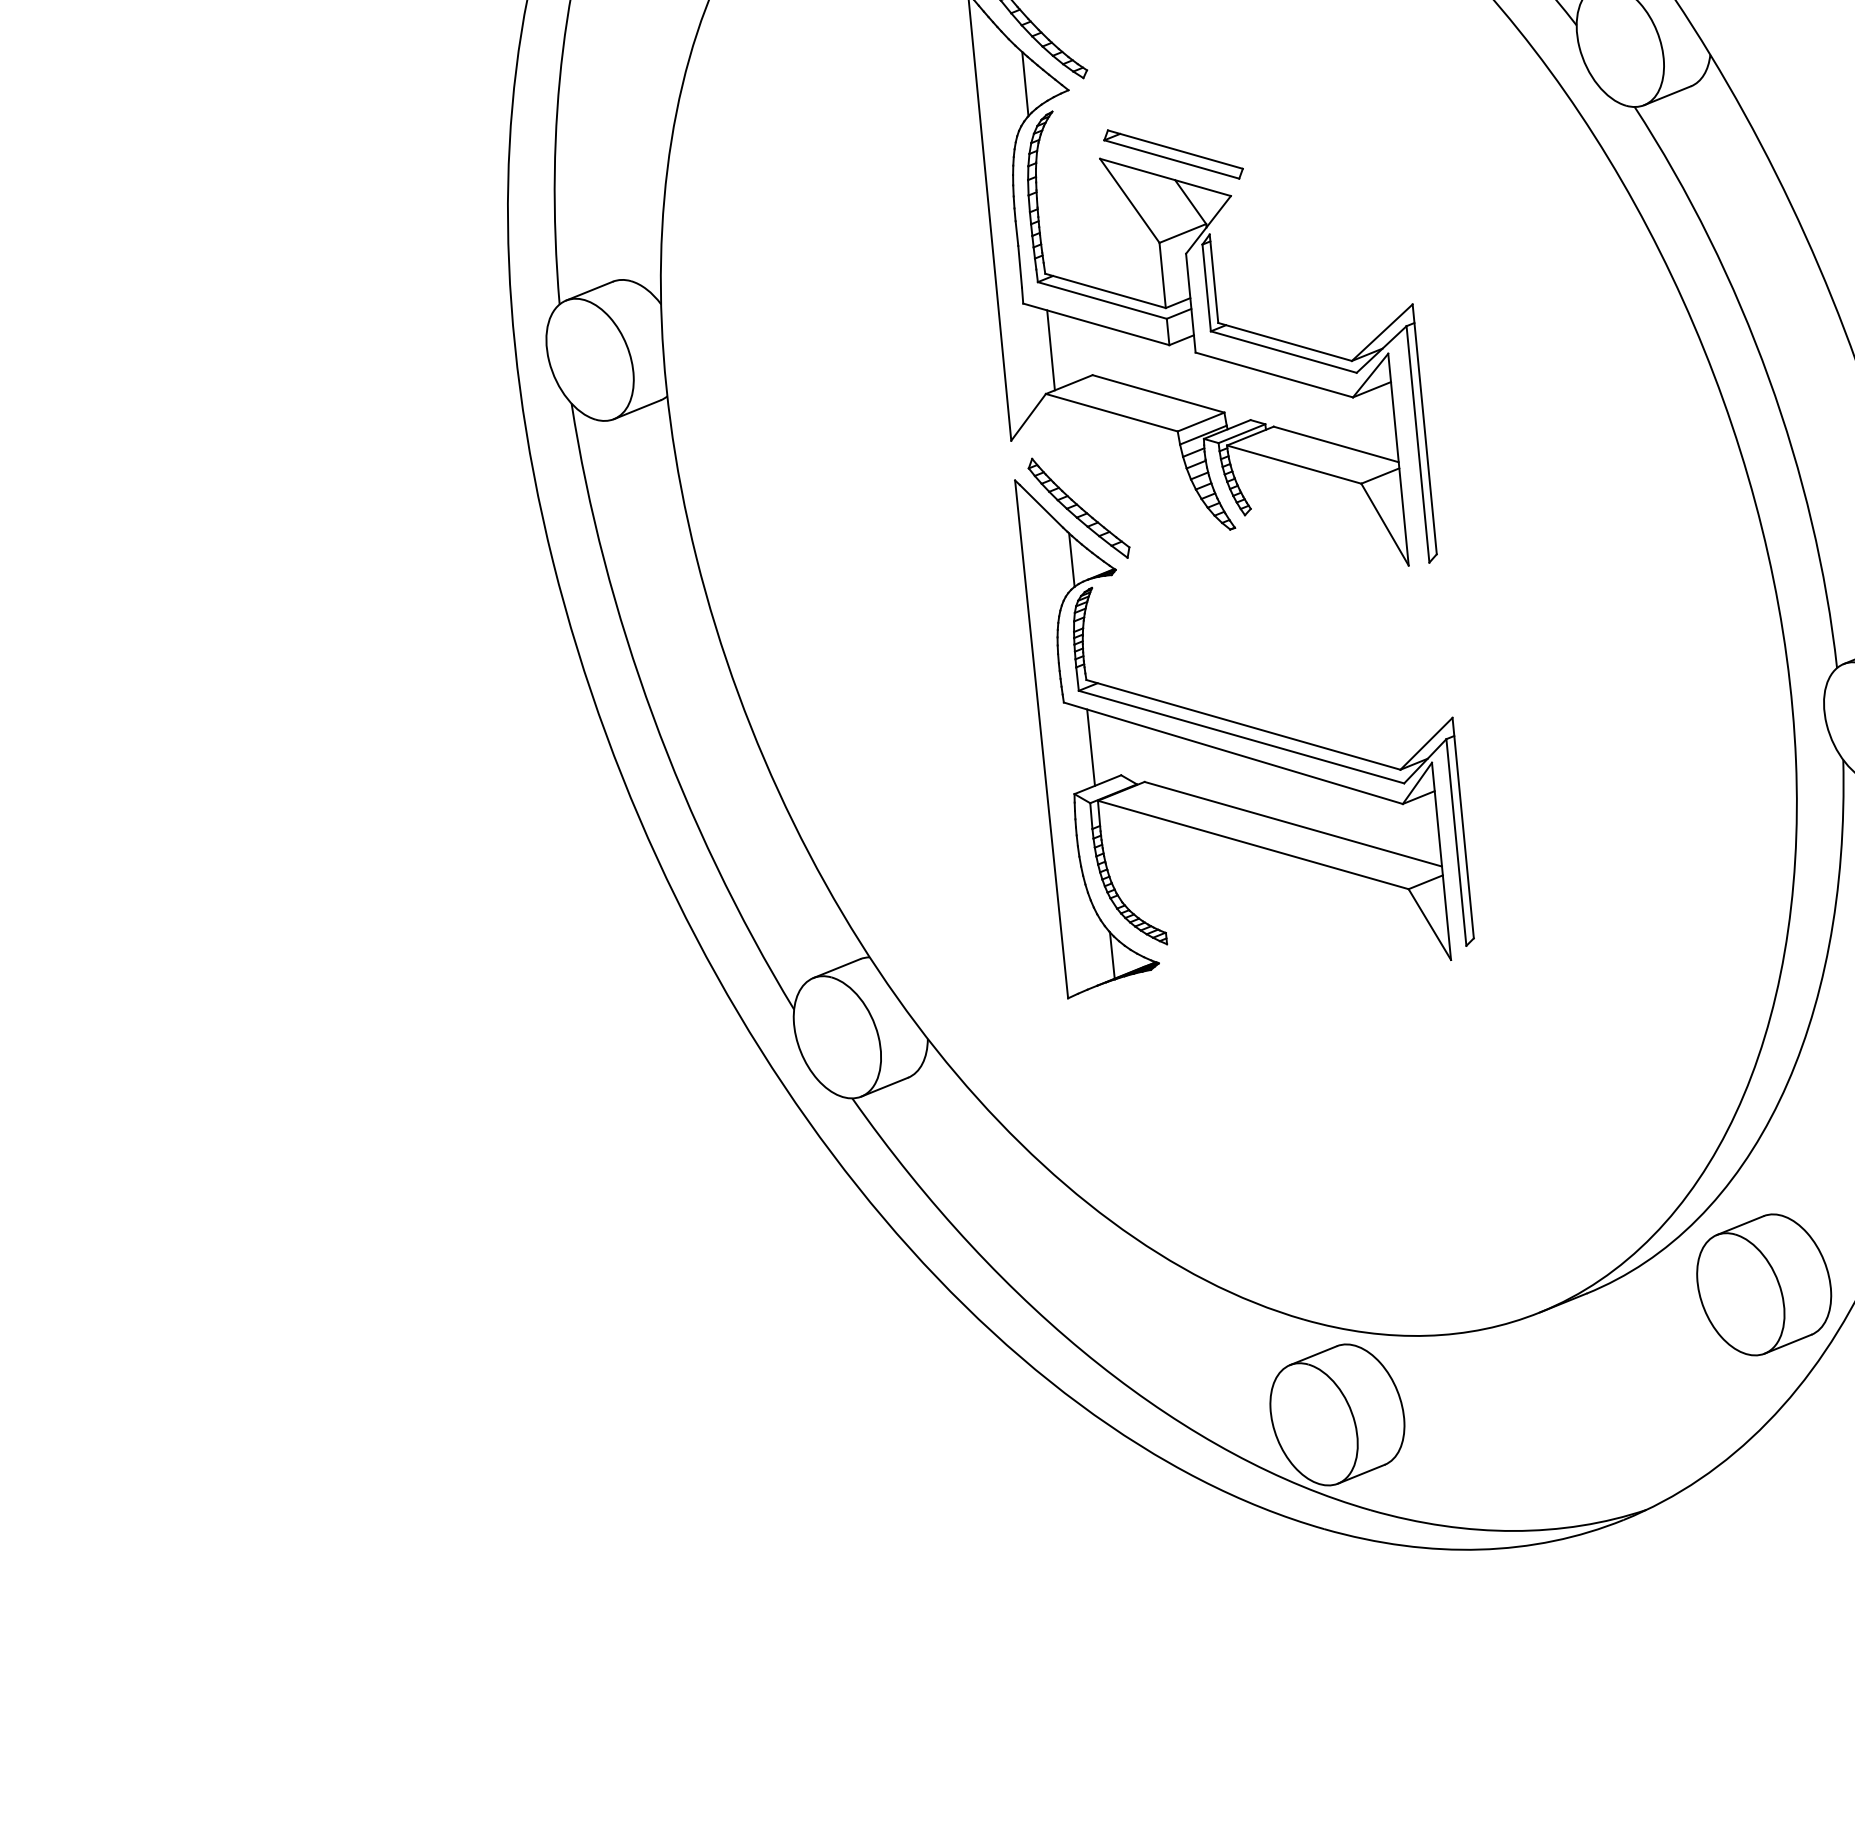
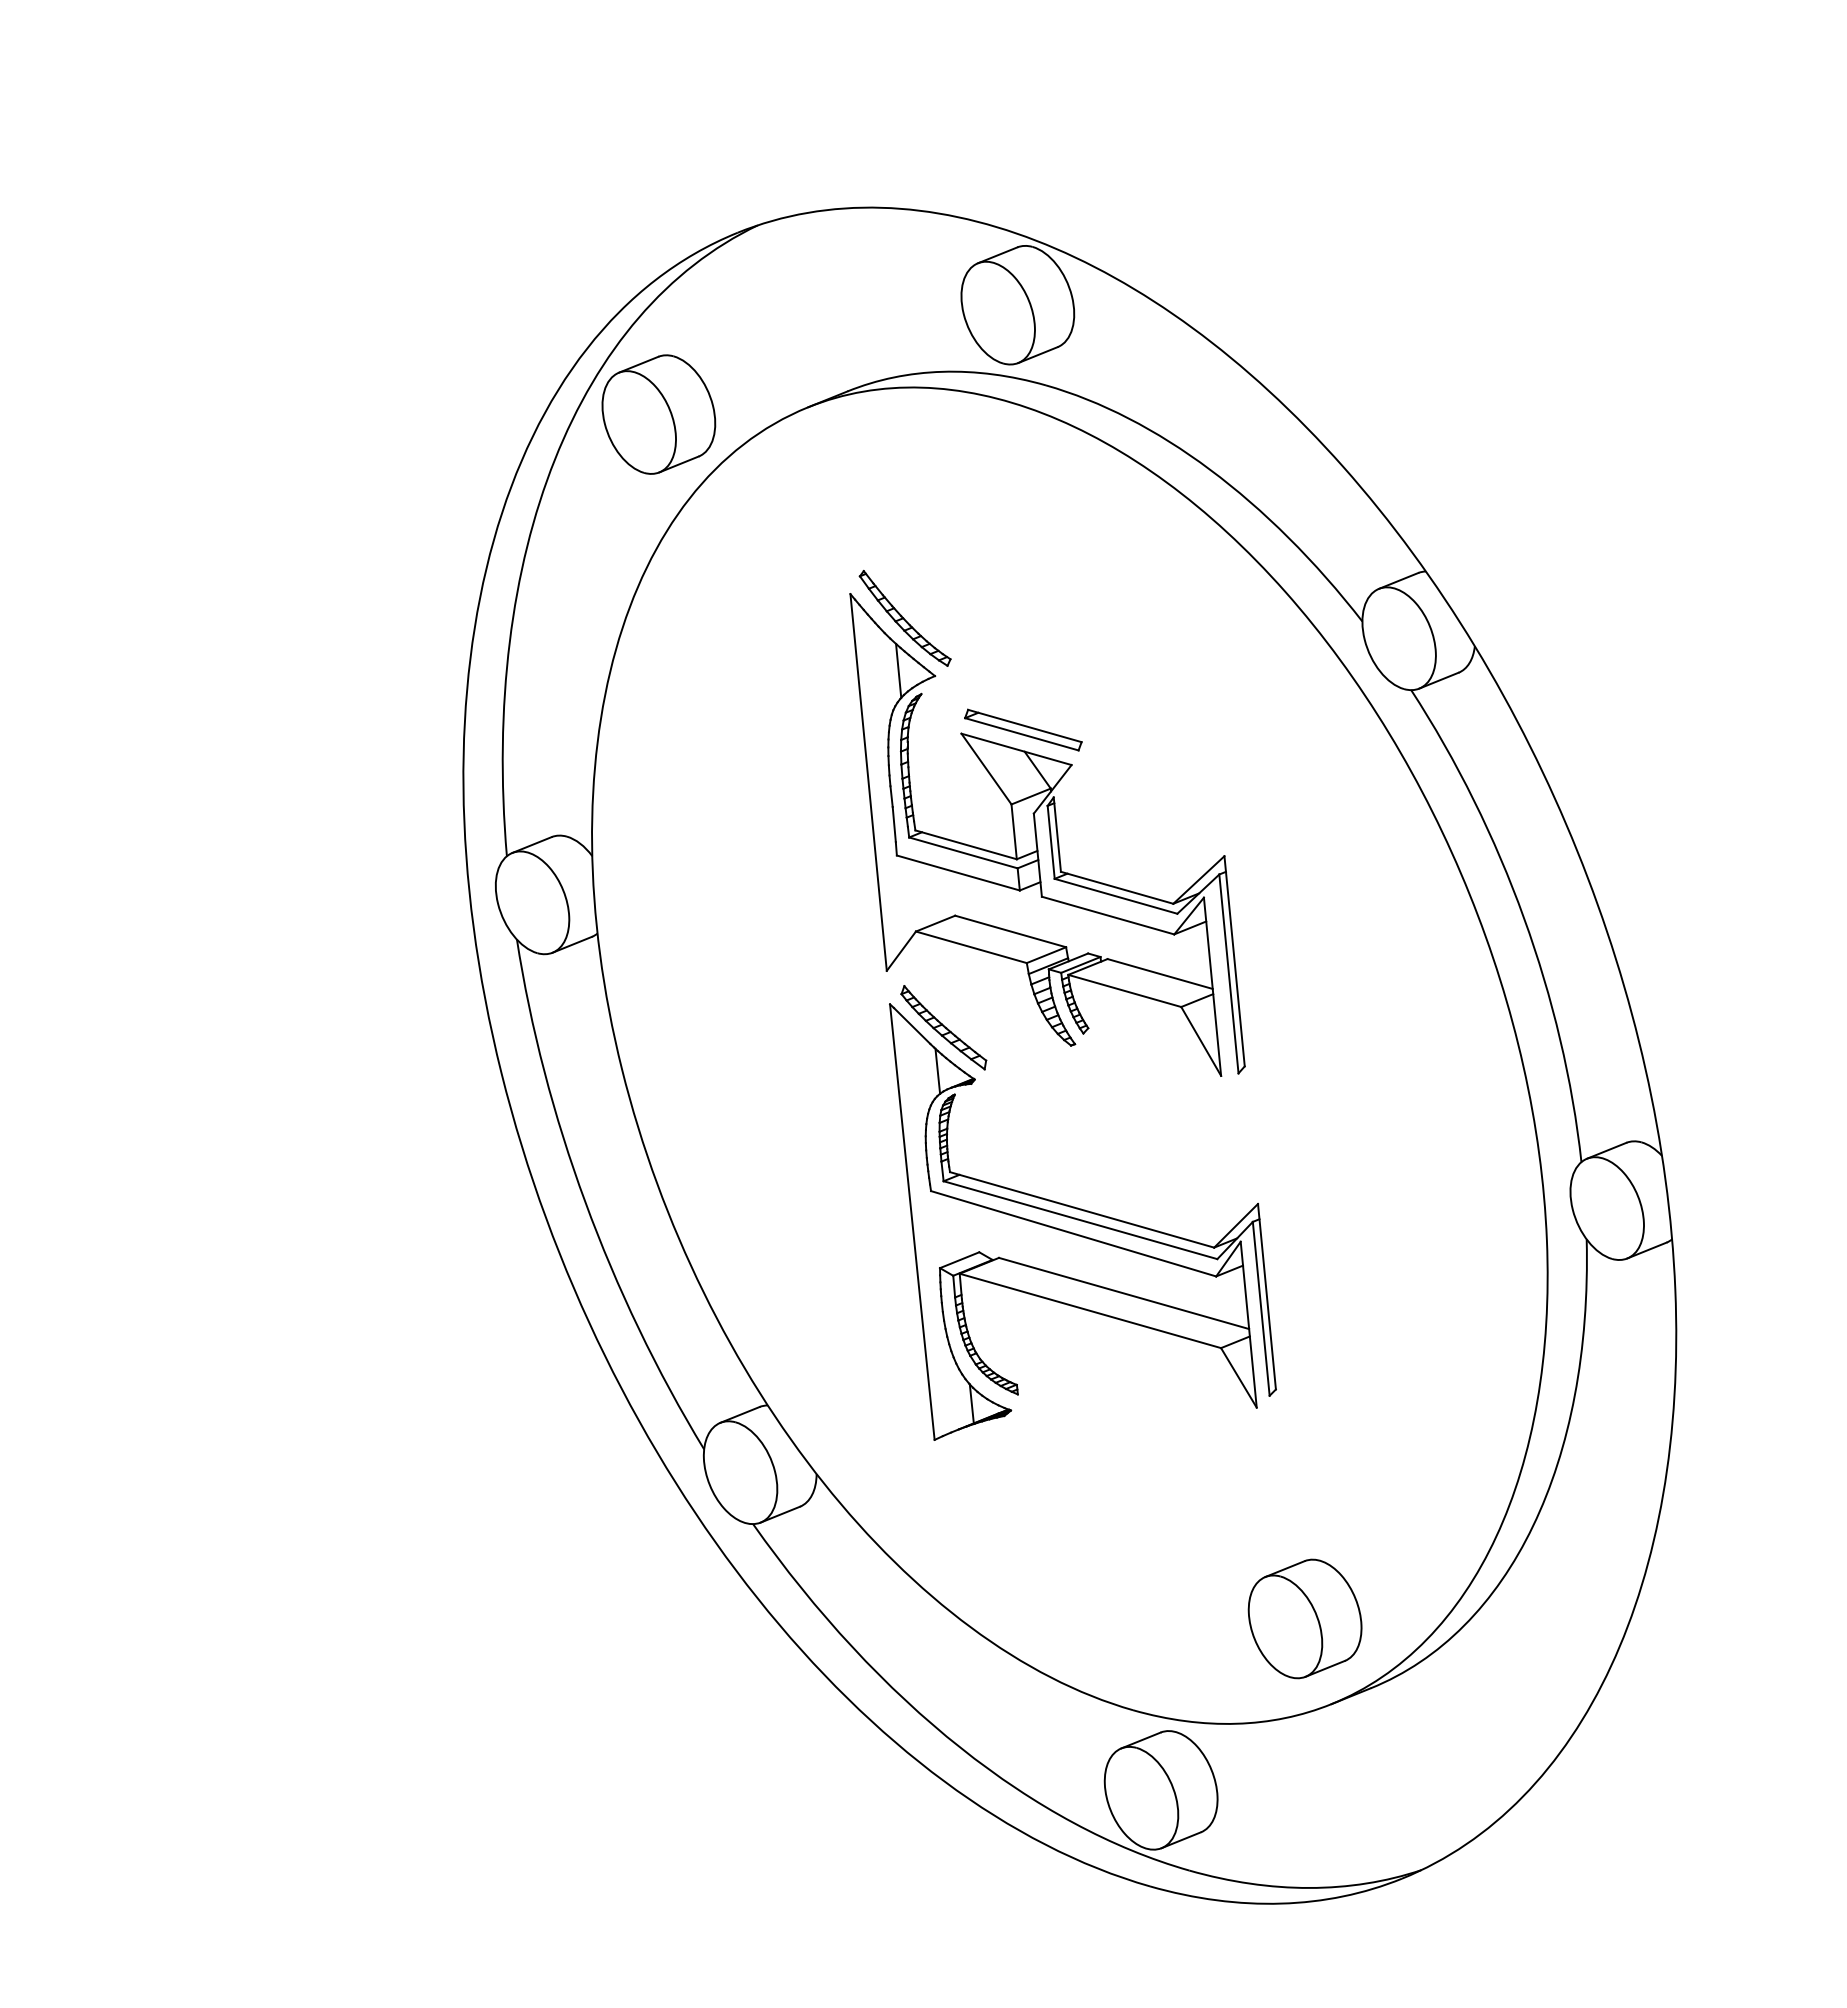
line: (1051, 349) -> (920, 894), removed
line: (1090, 746) -> (953, 1228), removed
part: (1763, 1284) -> (1304, 1618), moved

